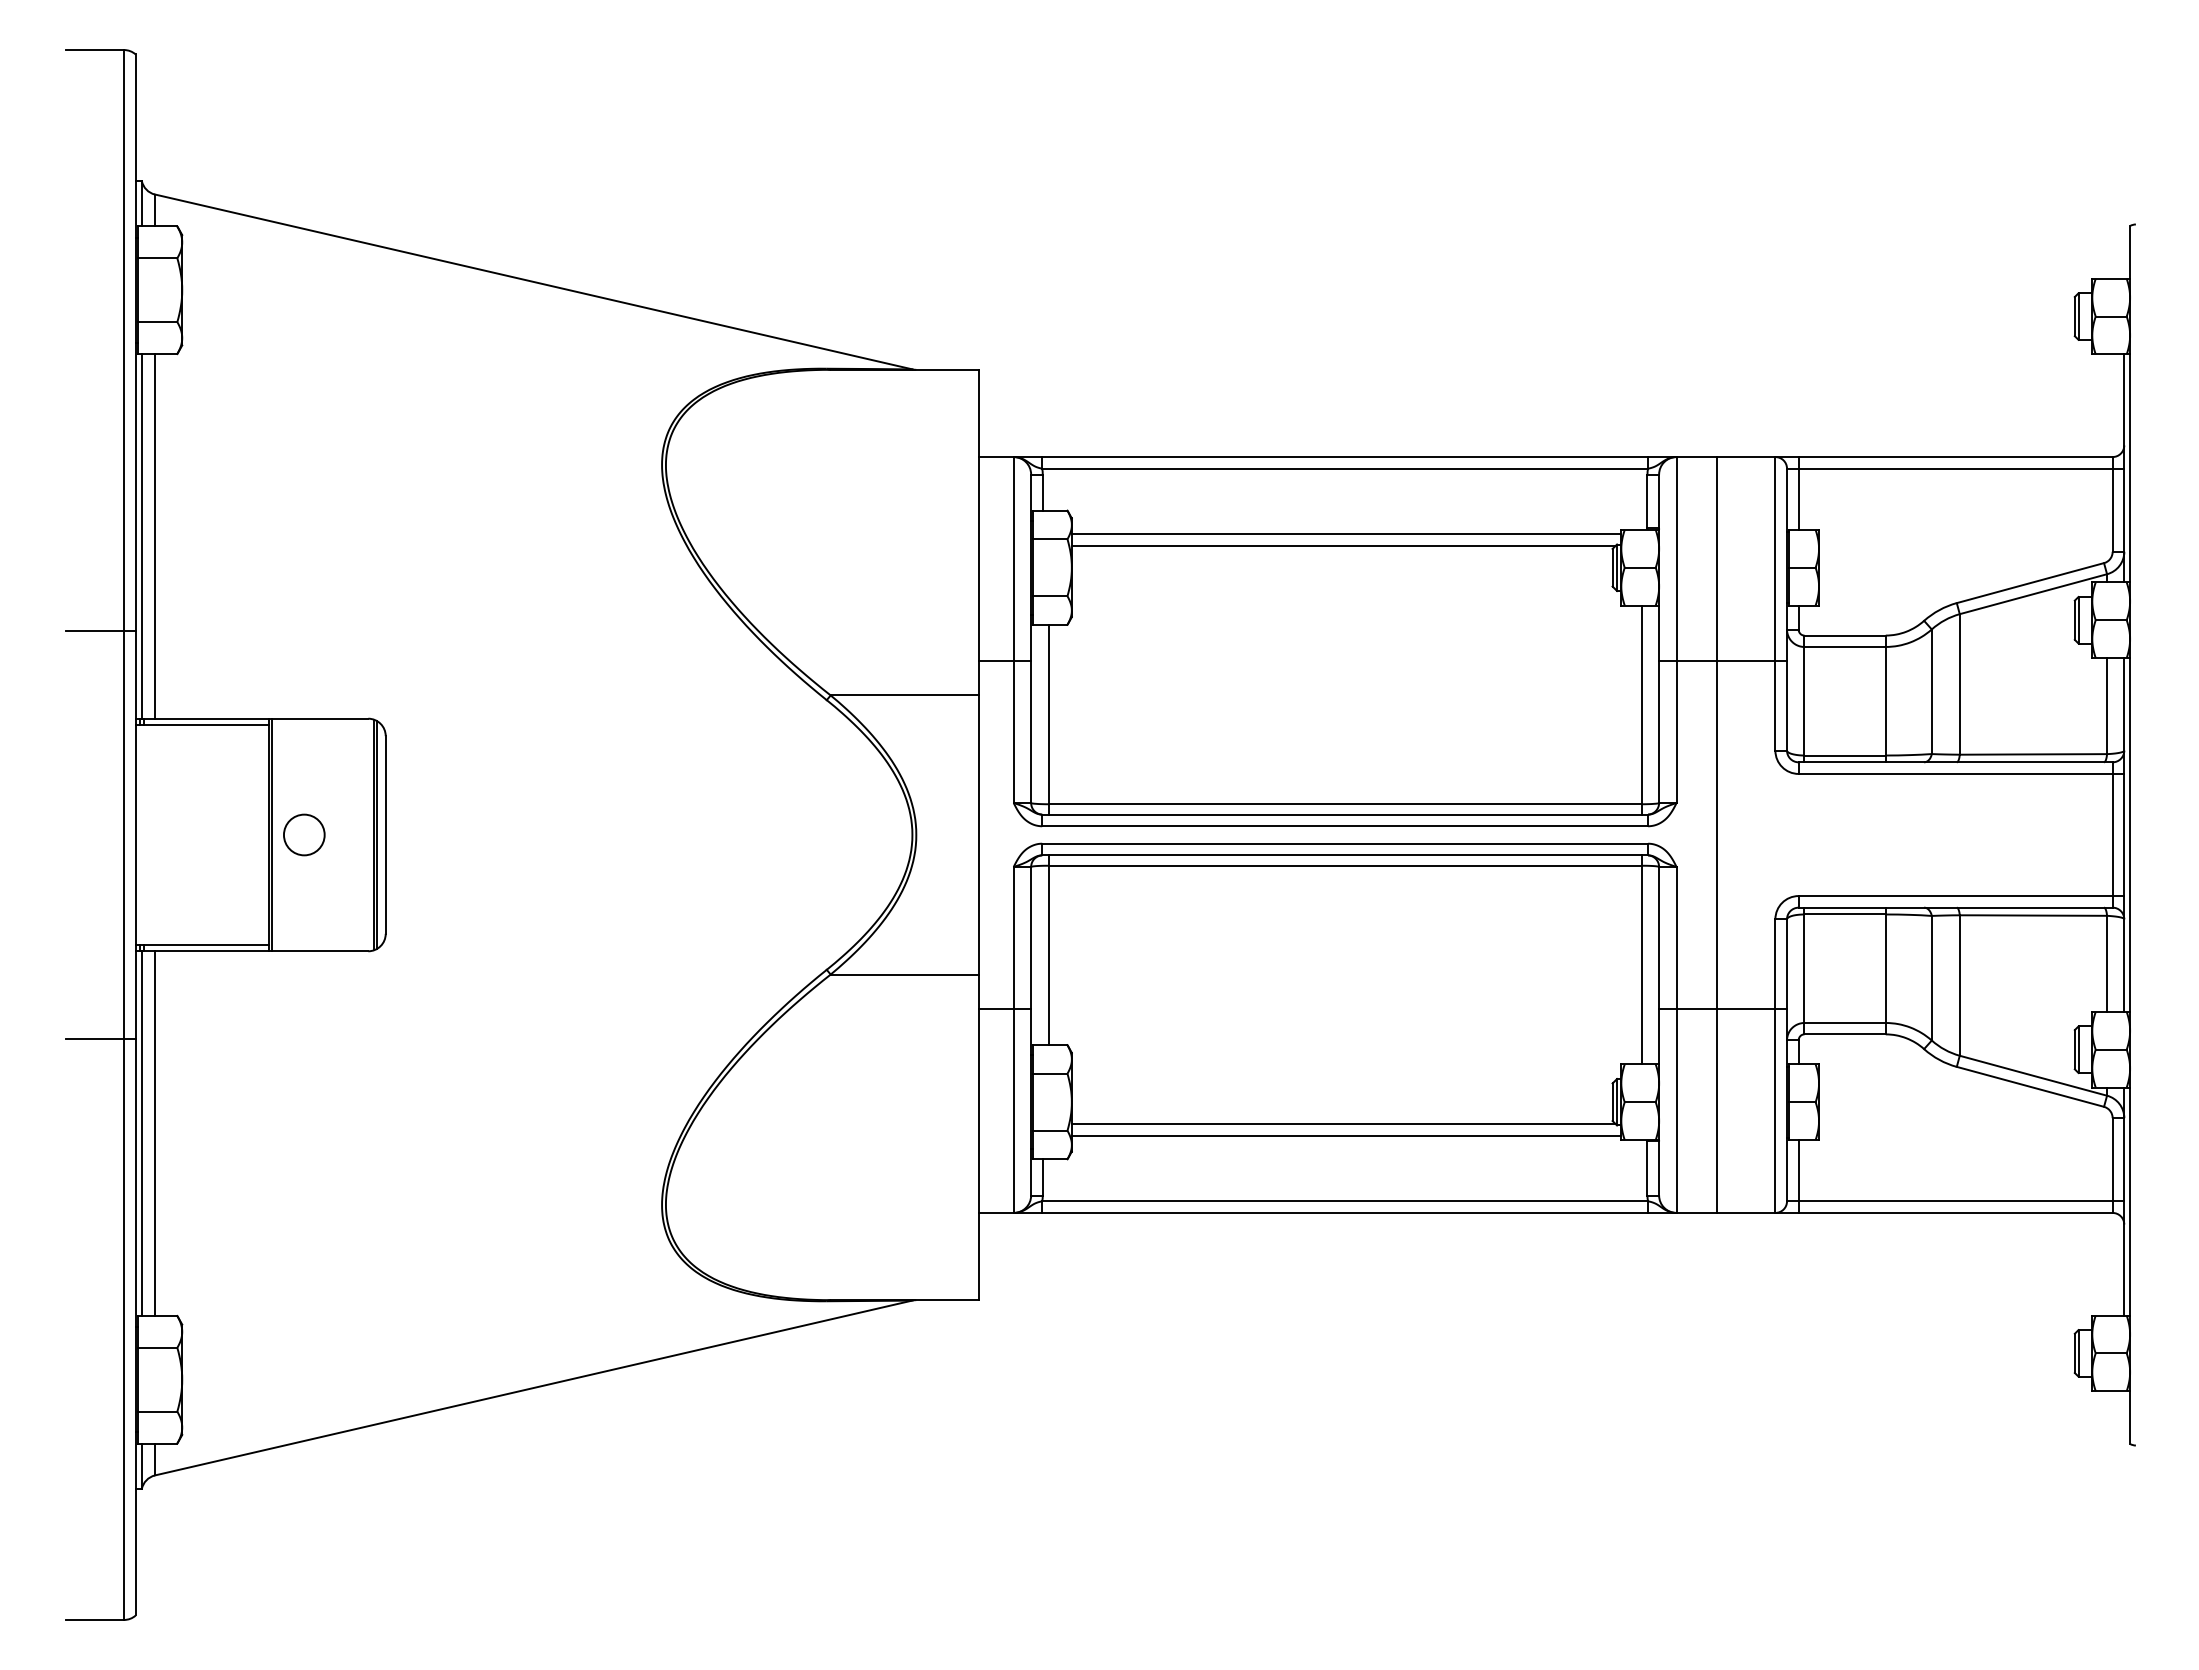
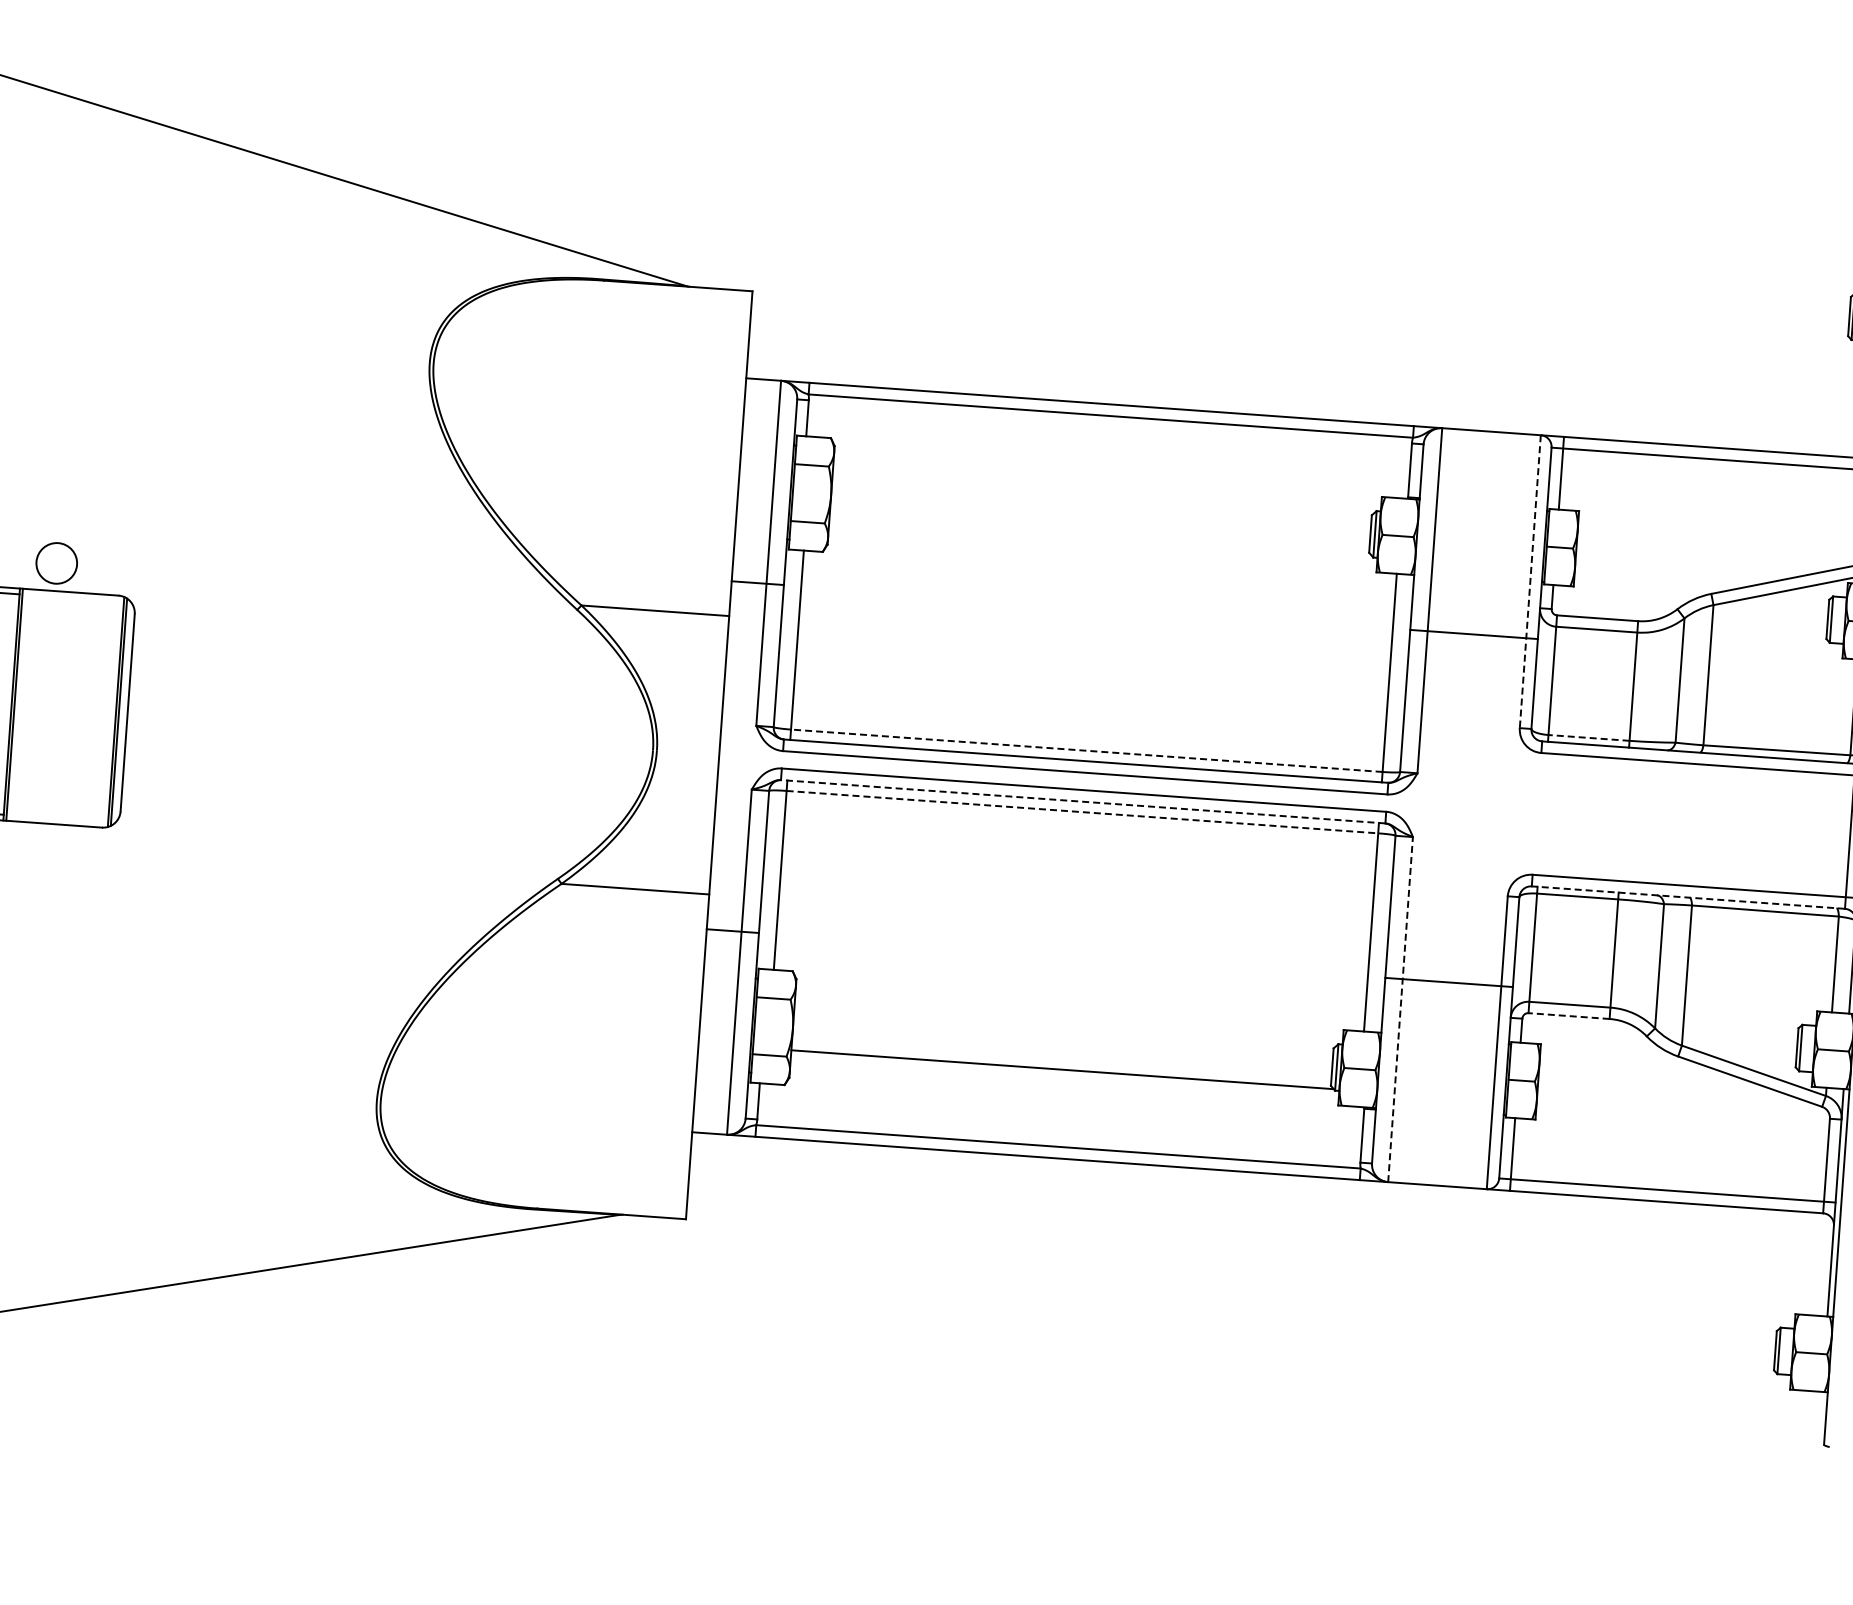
line: (1346, 534) -> (1107, 481), removed
line: (1343, 545) -> (1103, 492), removed
line: (1775, 603) -> (1530, 581), solid -> dashed
line: (1845, 755) -> (1589, 737), solid -> dashed
line: (1345, 804) -> (1087, 751), solid -> dashed
circle: (304, 834) -> (56, 562), moved
line: (1717, 834) -> (1456, 807), removed
line: (1345, 855) -> (1083, 801), solid -> dashed
line: (1345, 865) -> (1082, 811), solid -> dashed
line: (1955, 907) -> (1688, 897), solid -> dashed
line: (1845, 1034) -> (1569, 1016), solid -> dashed
line: (1676, 1039) -> (1400, 1009), solid -> dashed
line: (1346, 1135) -> (1064, 1081), removed

